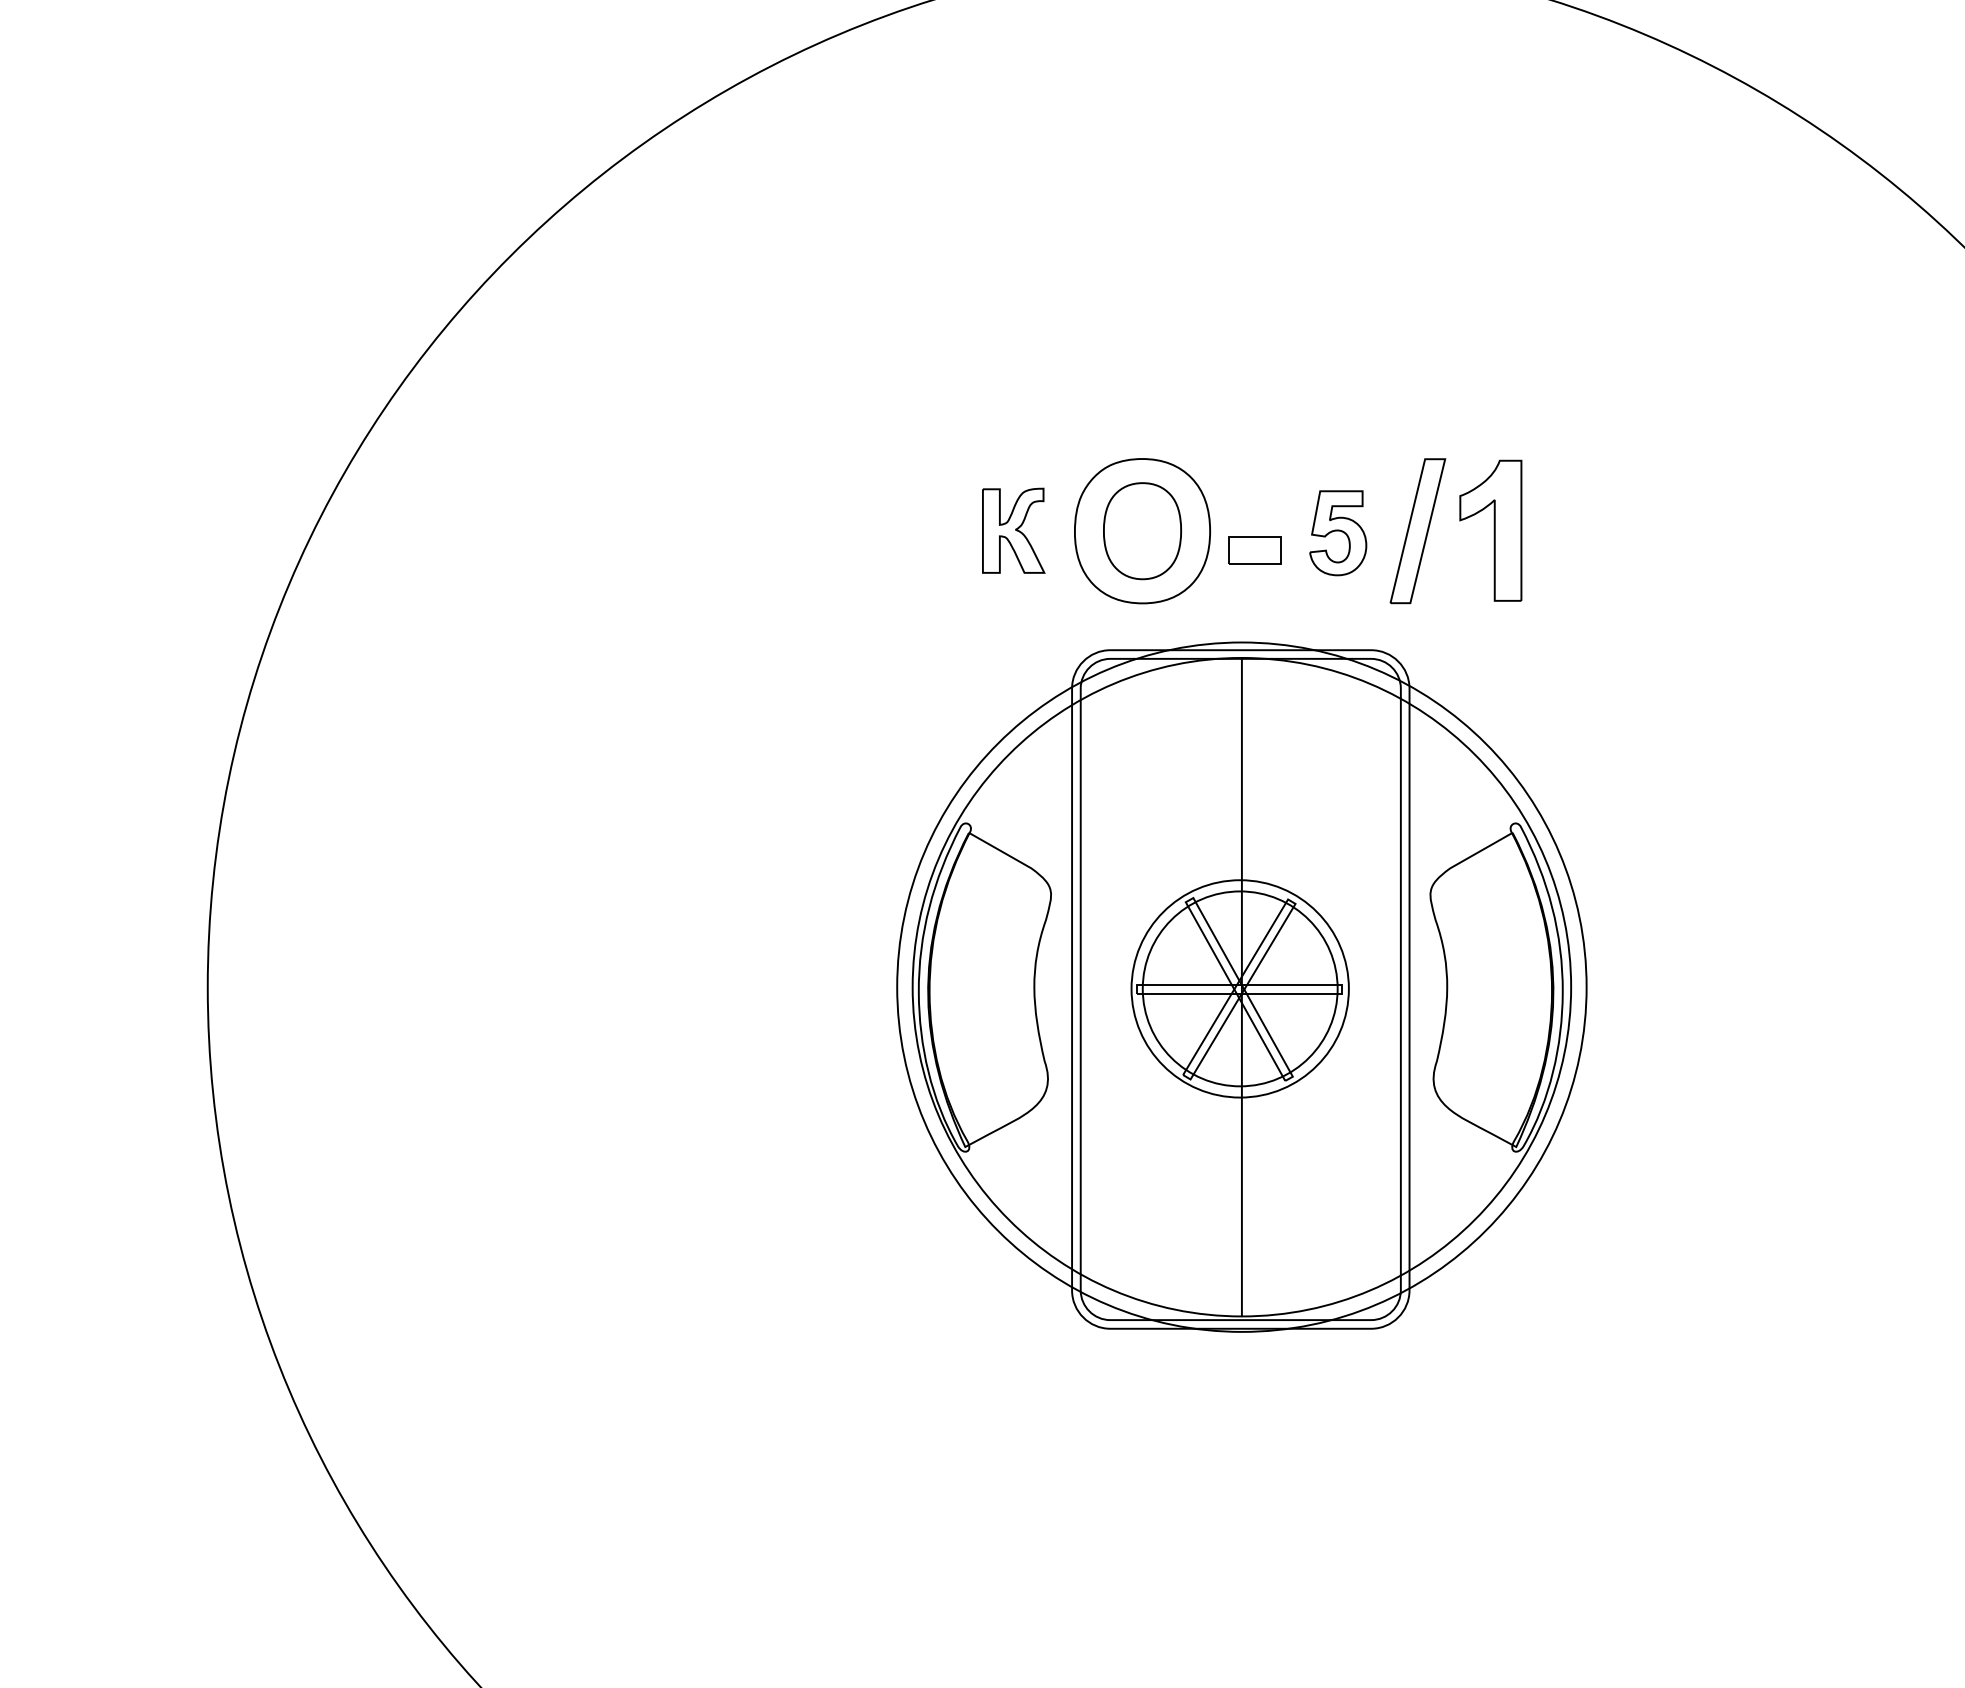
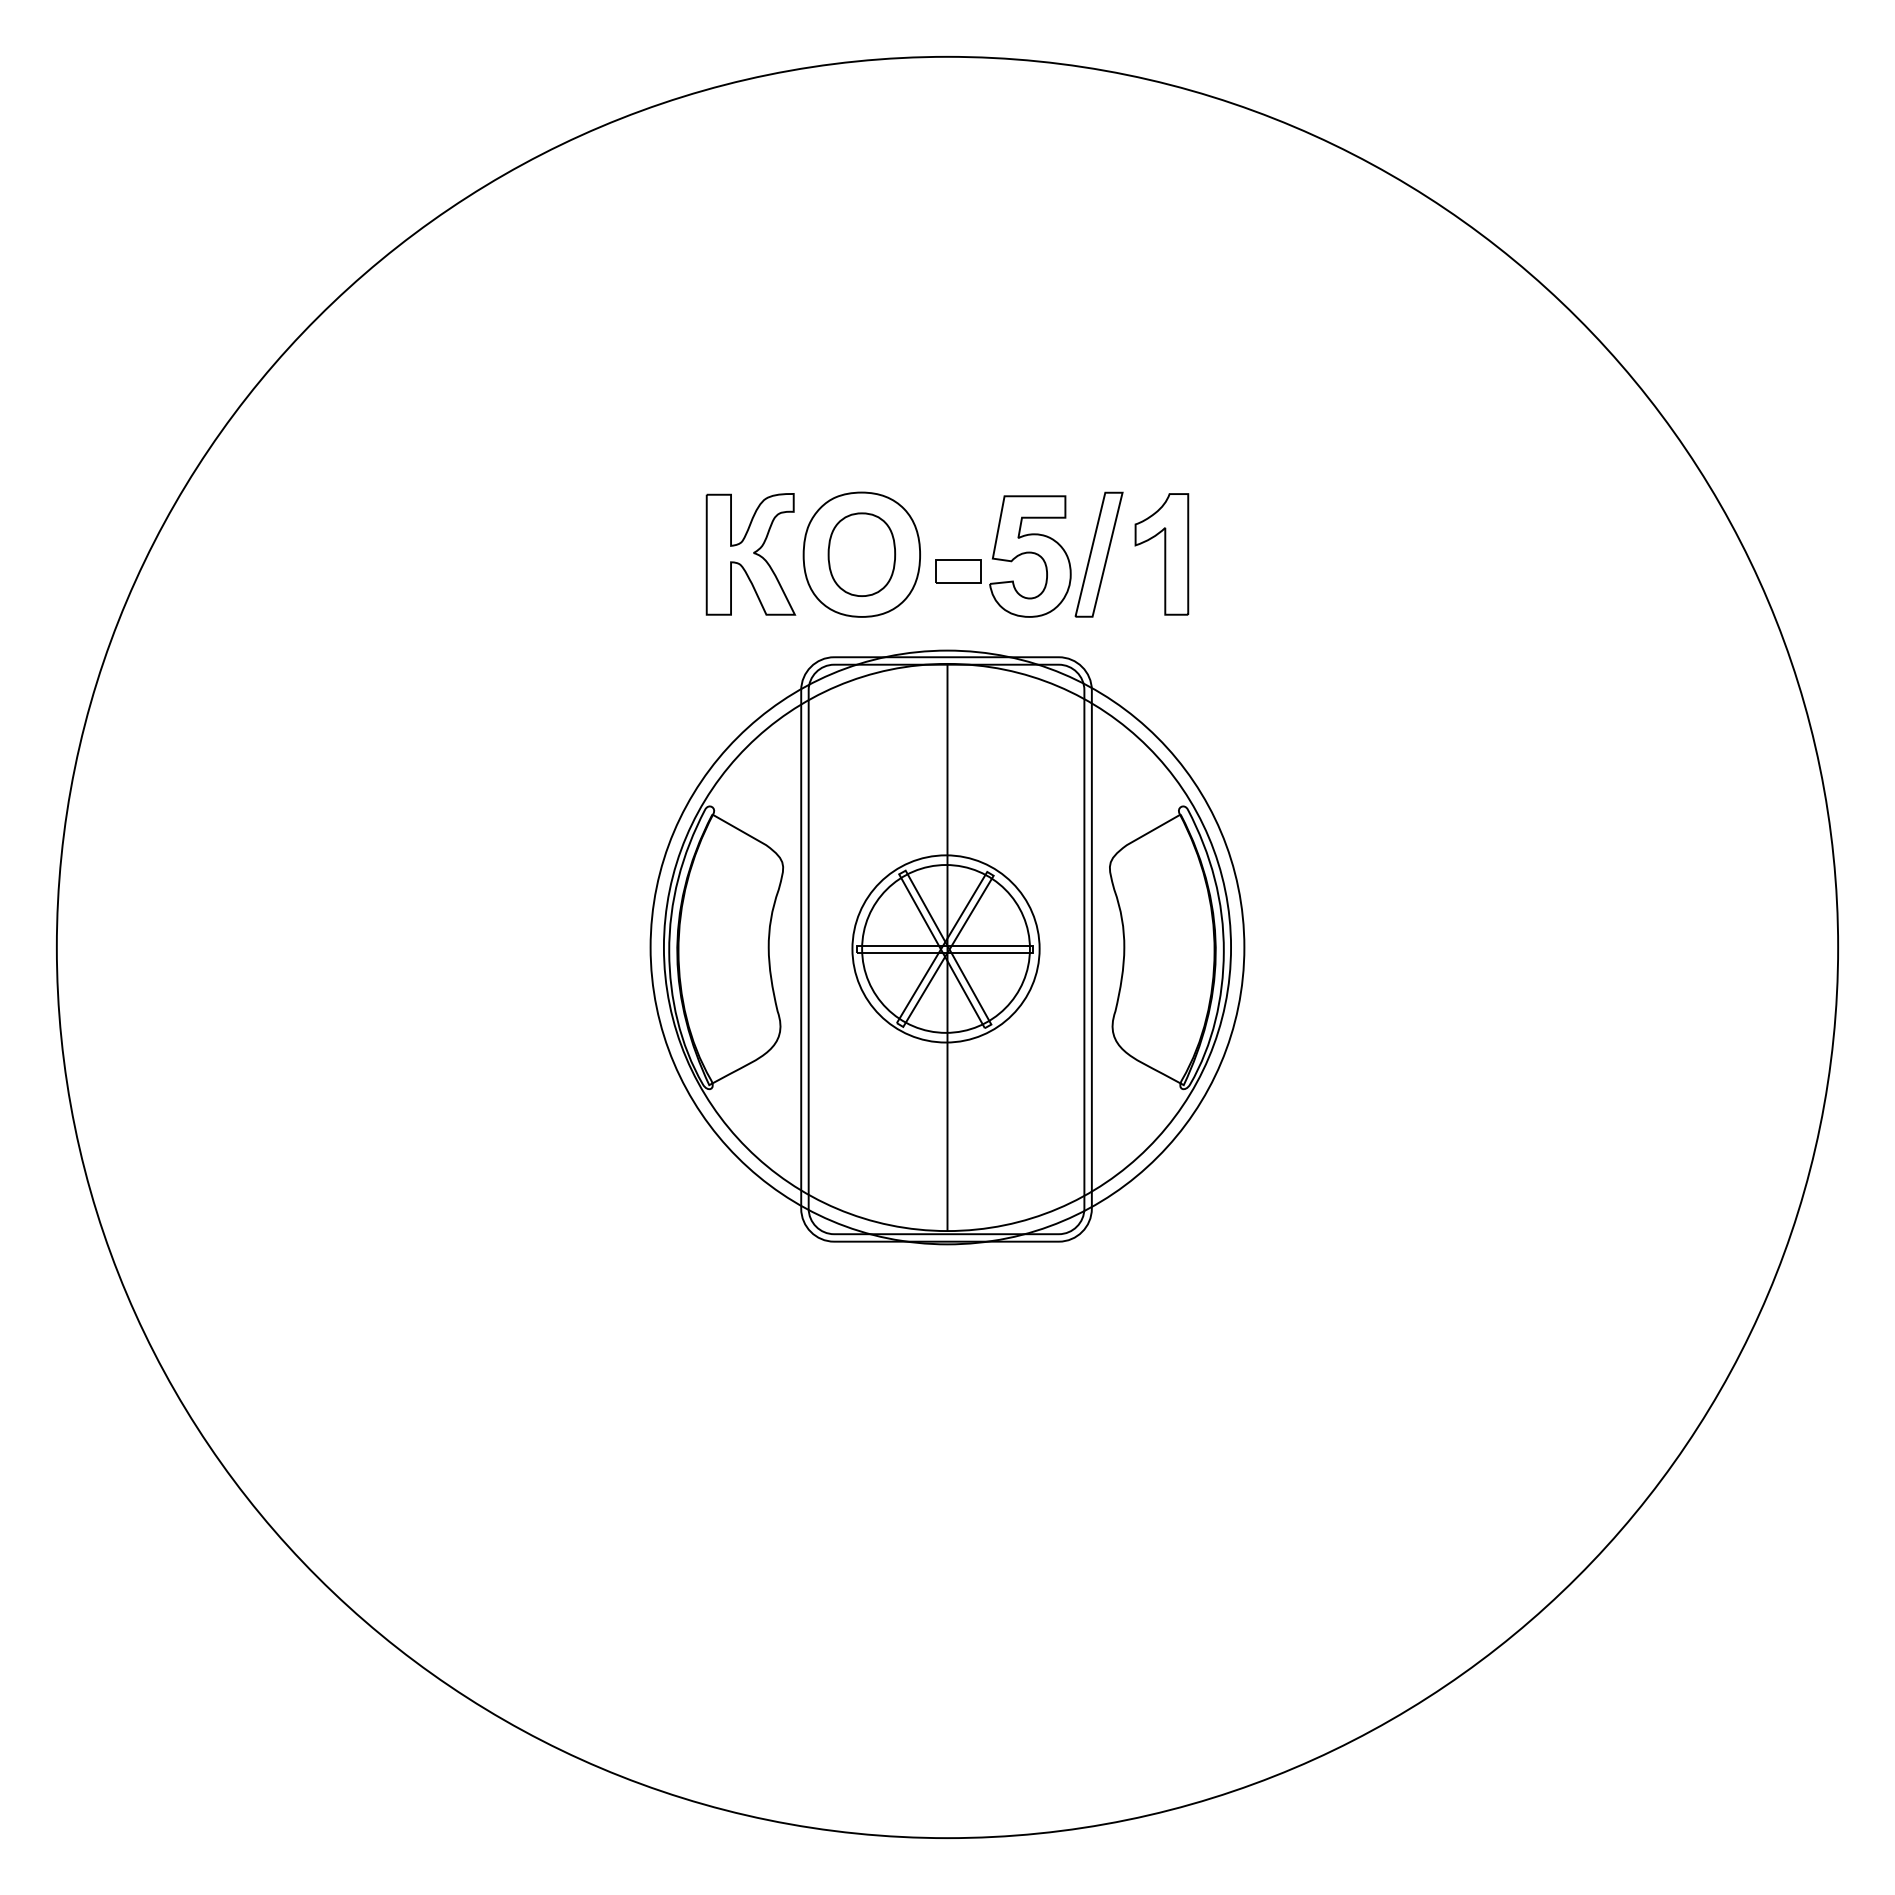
part: (1013, 530) -> (750, 554), size x1.67
part: (1338, 533) -> (1030, 556), size x1.67

